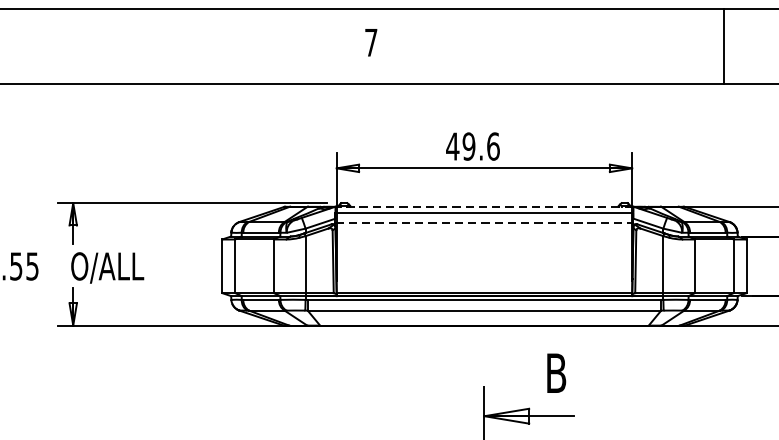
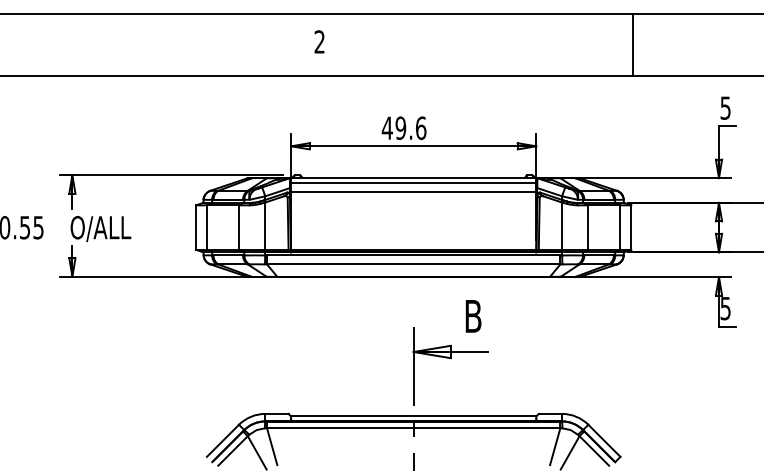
text: (370, 42) -> (319, 41), 7 -> 2
line: (724, 45) -> (632, 44), moved
line: (484, 207) -> (413, 178), dashed -> solid
line: (484, 222) -> (413, 191), dashed -> solid

